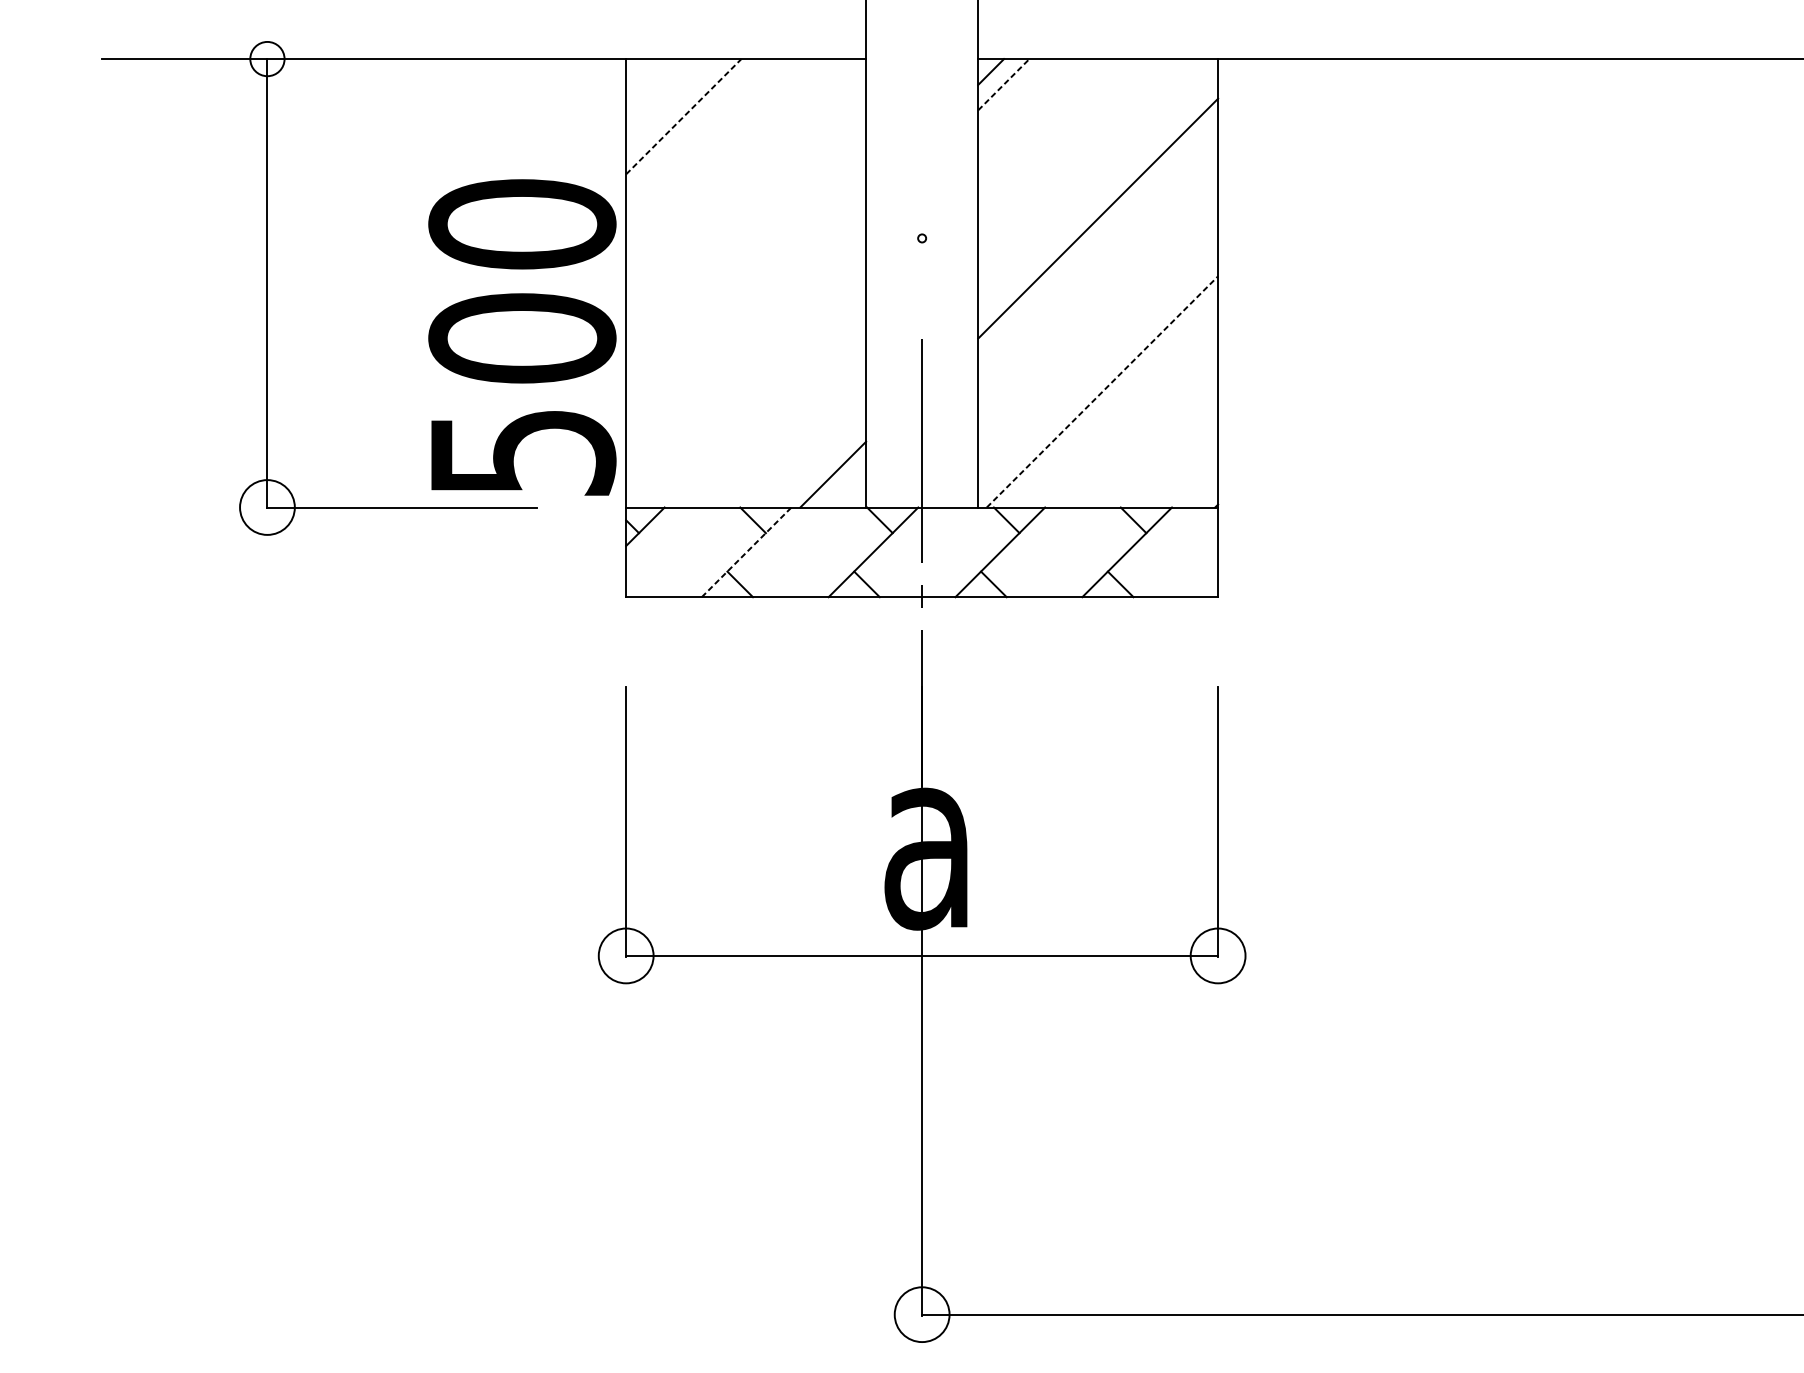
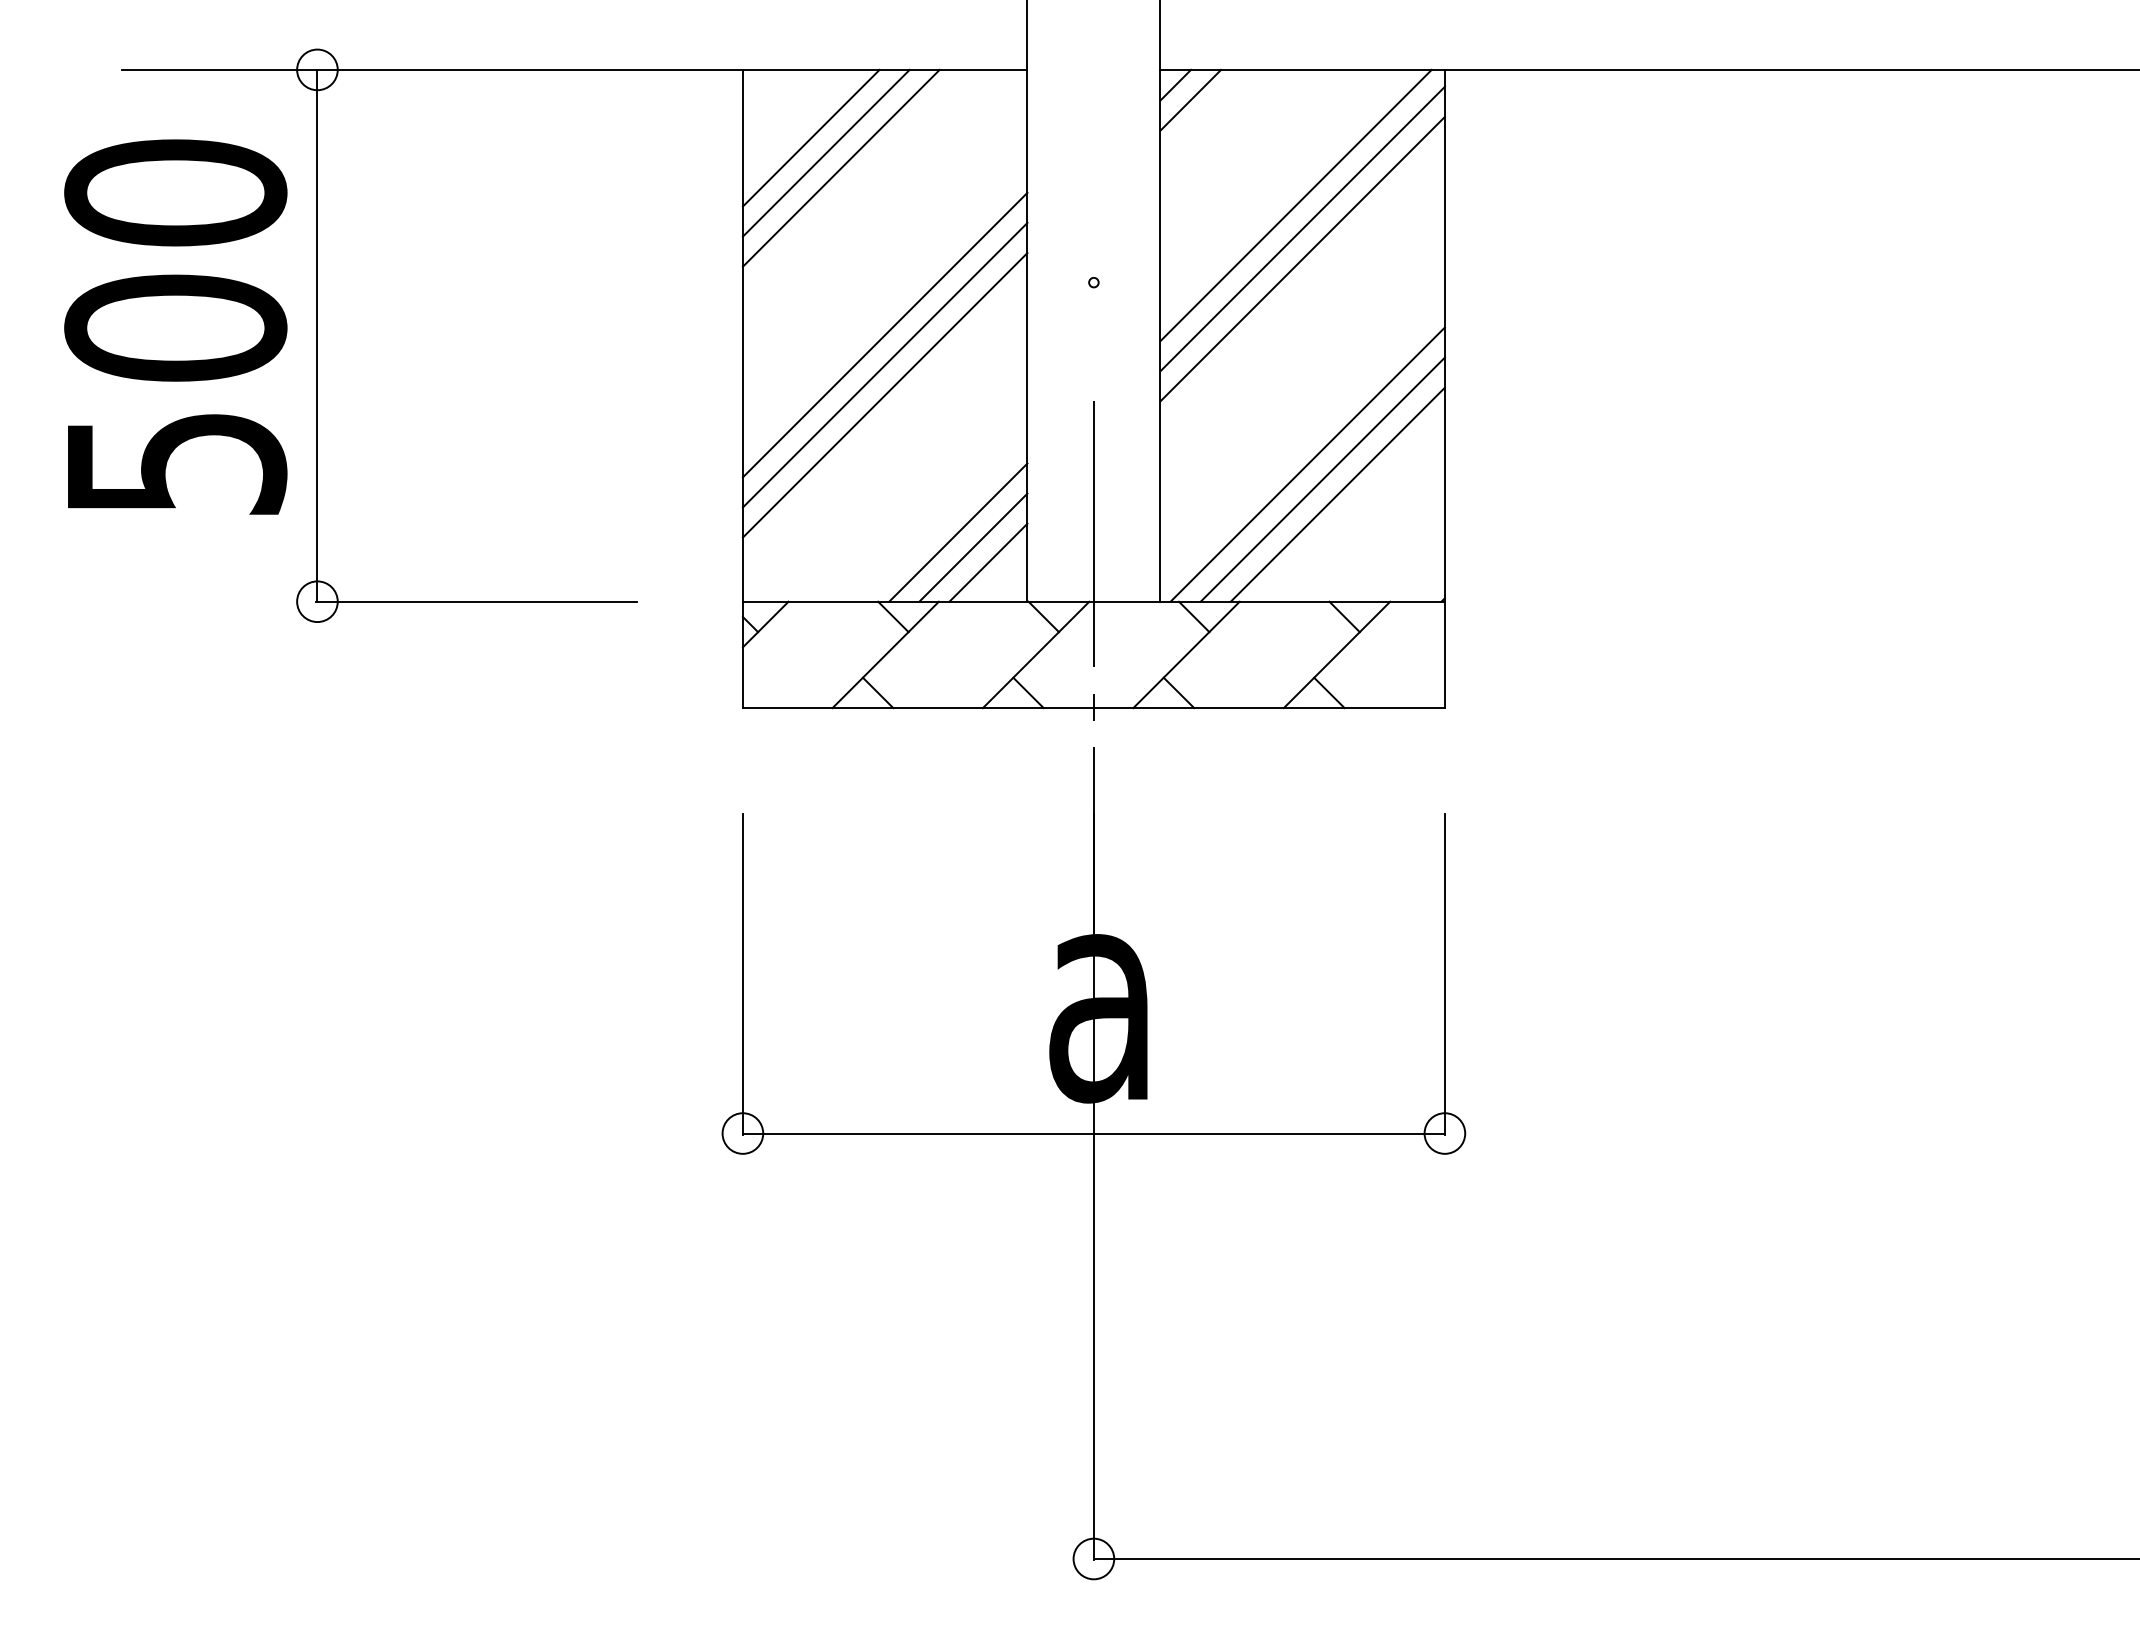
line: (1003, 84) -> (1190, 100), dashed -> solid
line: (684, 116) -> (811, 138), dashed -> solid
line: (695, 128) -> (825, 152), added
line: (708, 141) -> (840, 167), added
line: (1092, 173) -> (1295, 205), added
line: (1098, 192) -> (1302, 228), added
line: (745, 282) -> (884, 334), added
line: (745, 307) -> (884, 364), added
line: (745, 333) -> (884, 395), added
text: (522, 336) -> (175, 326), moved
line: (1102, 391) -> (1307, 464), dashed -> solid
line: (1114, 404) -> (1322, 479), added
line: (1127, 417) -> (1337, 494), added
line: (807, 449) -> (958, 532), added
line: (820, 461) -> (973, 547), added
circle: (267, 507) -> (317, 601), size x0.62
line: (747, 552) -> (886, 654), dashed -> solid
circle: (625, 955) -> (742, 1133), size x0.62
circle: (1217, 955) -> (1444, 1133), size x0.62
circle: (921, 1314) -> (1093, 1558), size x0.62

